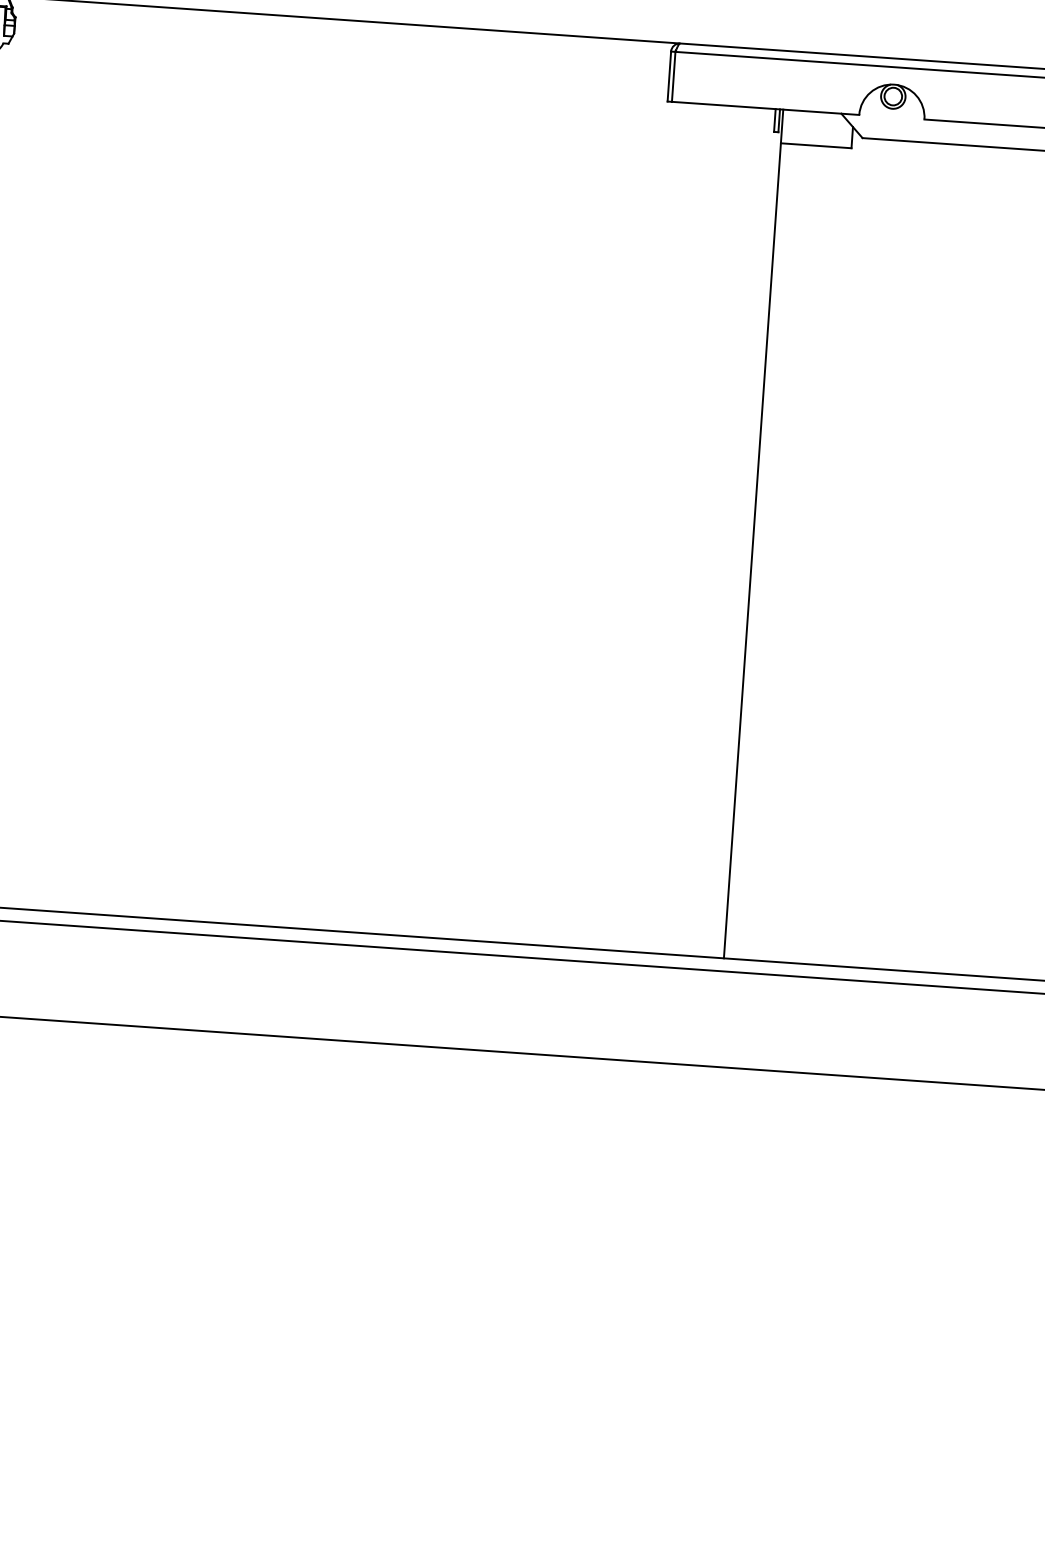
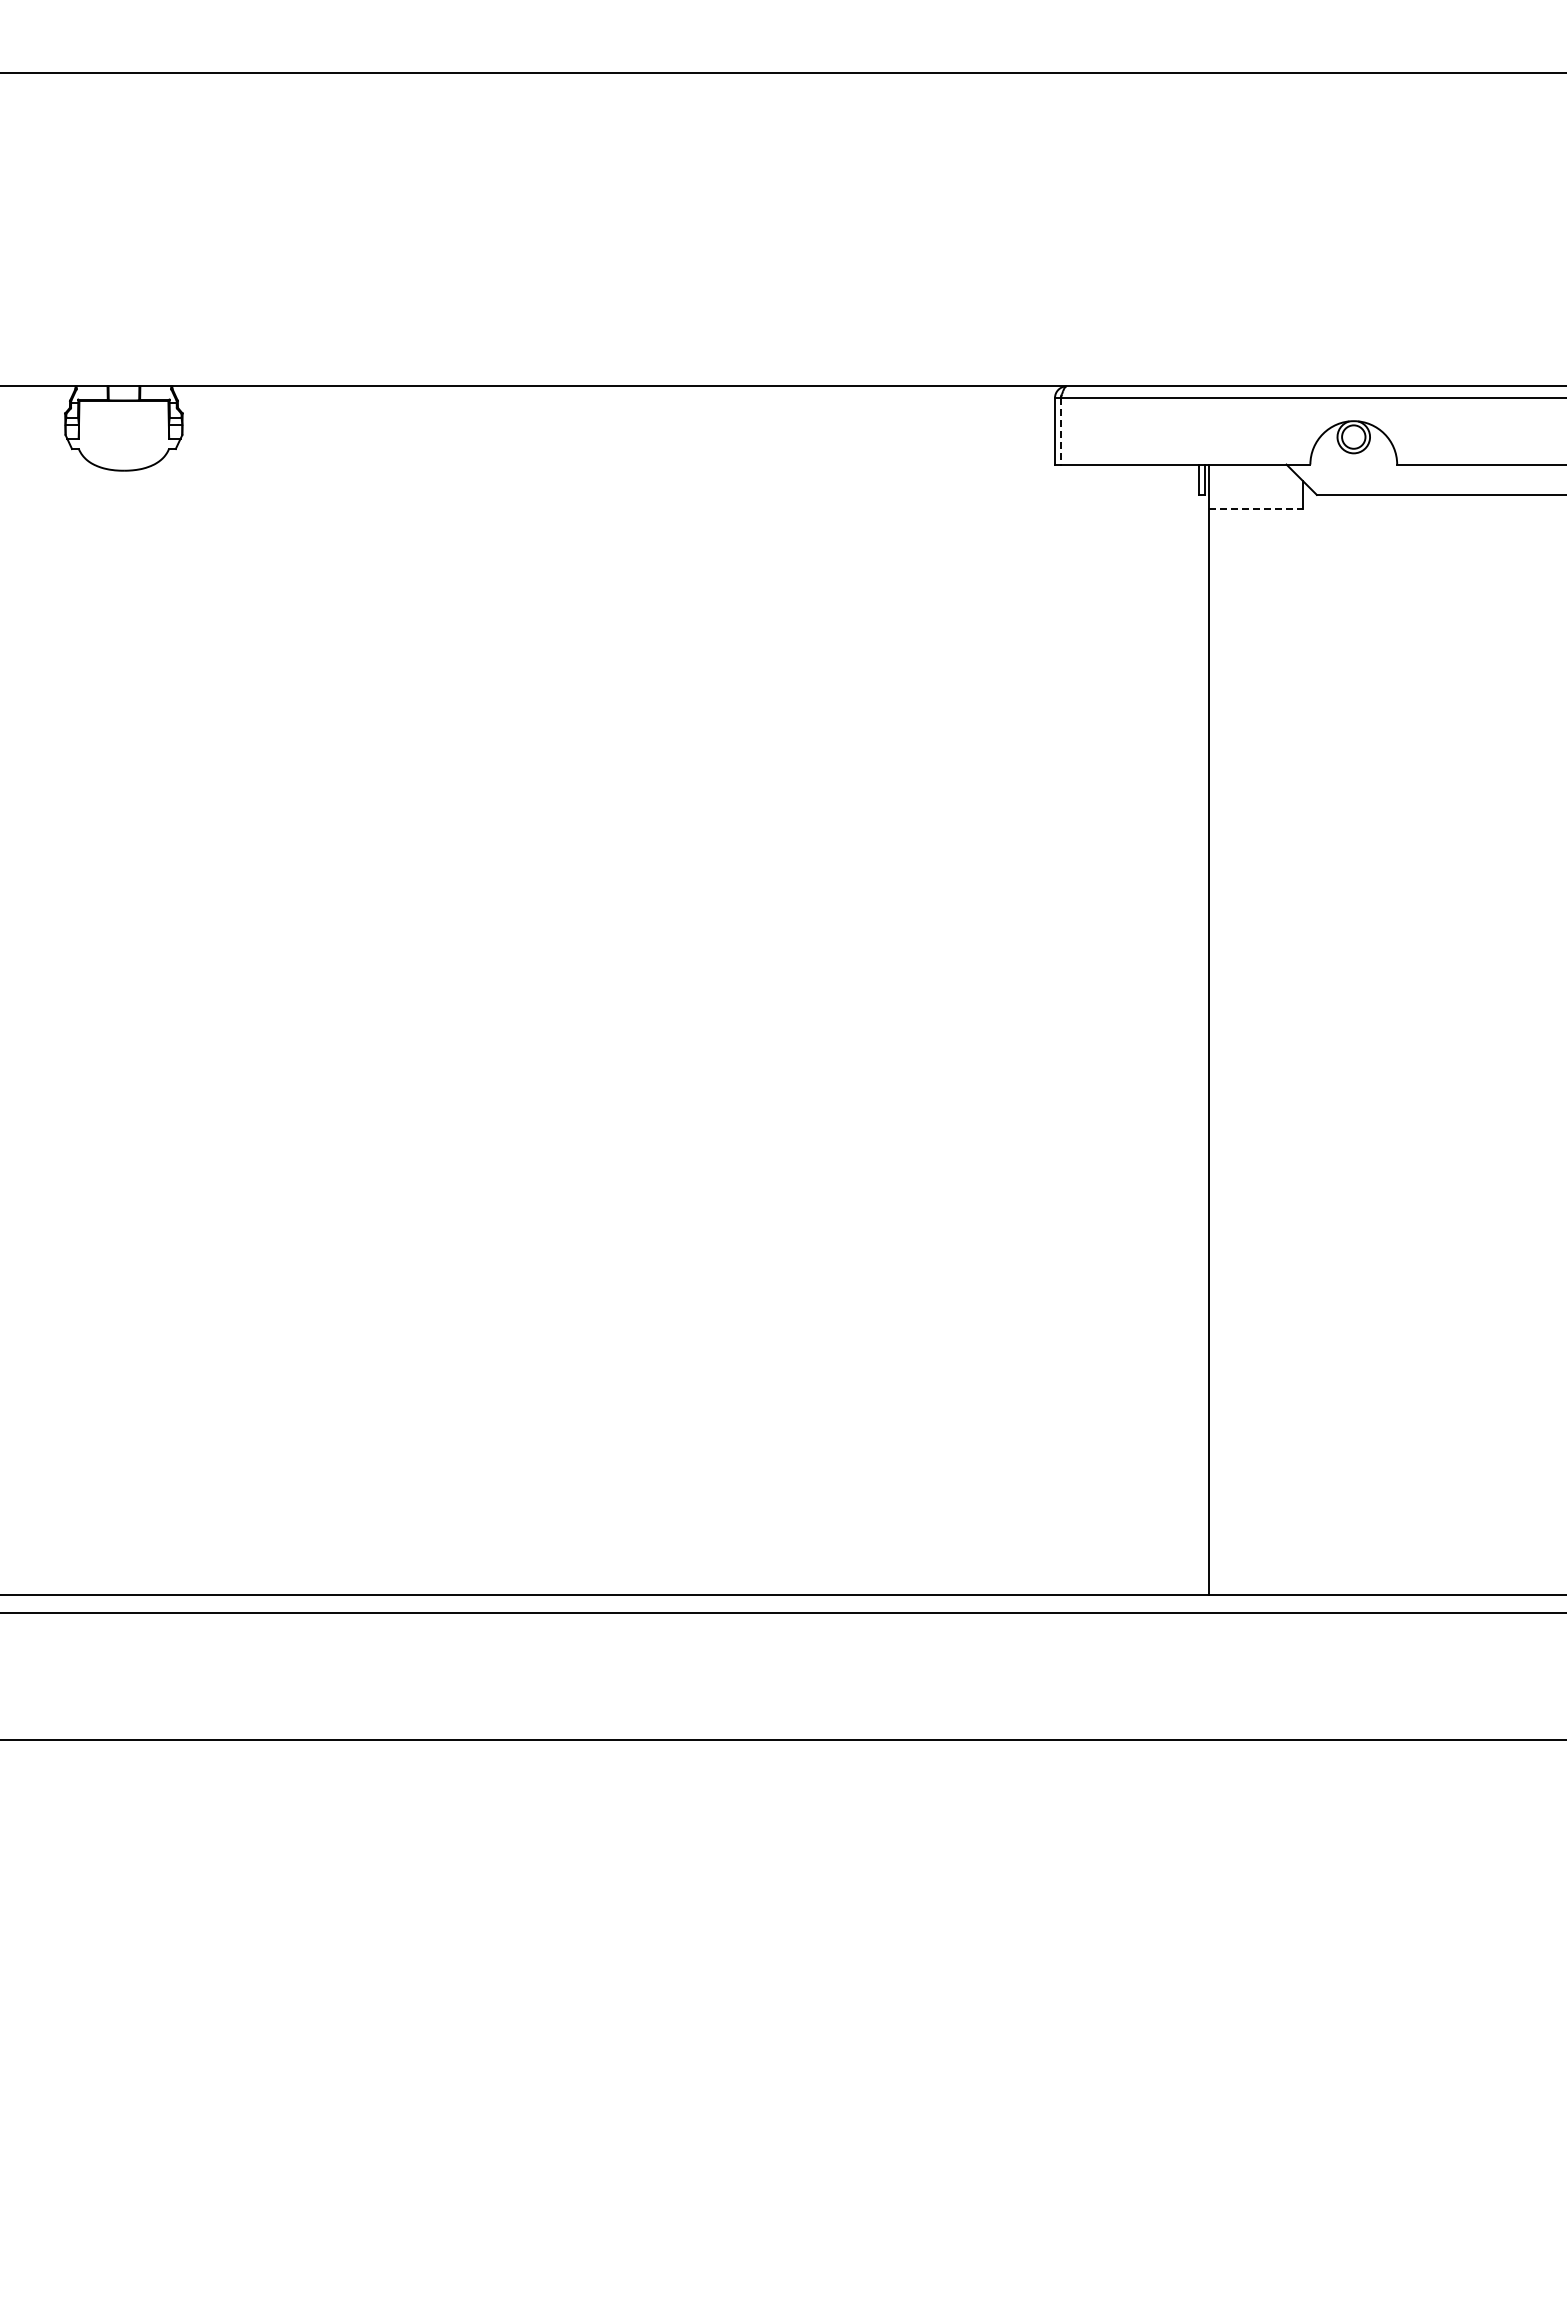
line: (673, 77) -> (1060, 431), solid -> dashed
line: (816, 145) -> (1256, 509), solid -> dashed

